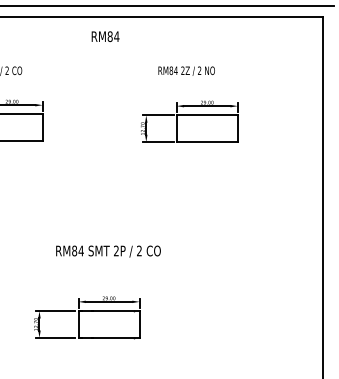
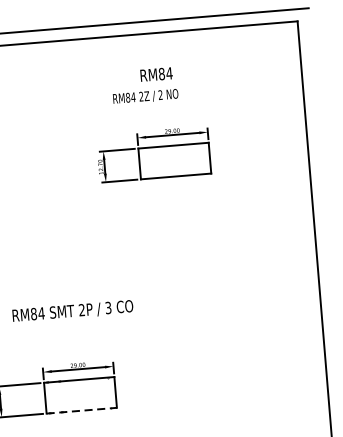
text: (105, 36) -> (156, 74), moved
text: (139, 251) -> (108, 308), 2 -> 3
line: (109, 337) -> (82, 410), solid -> dashed

